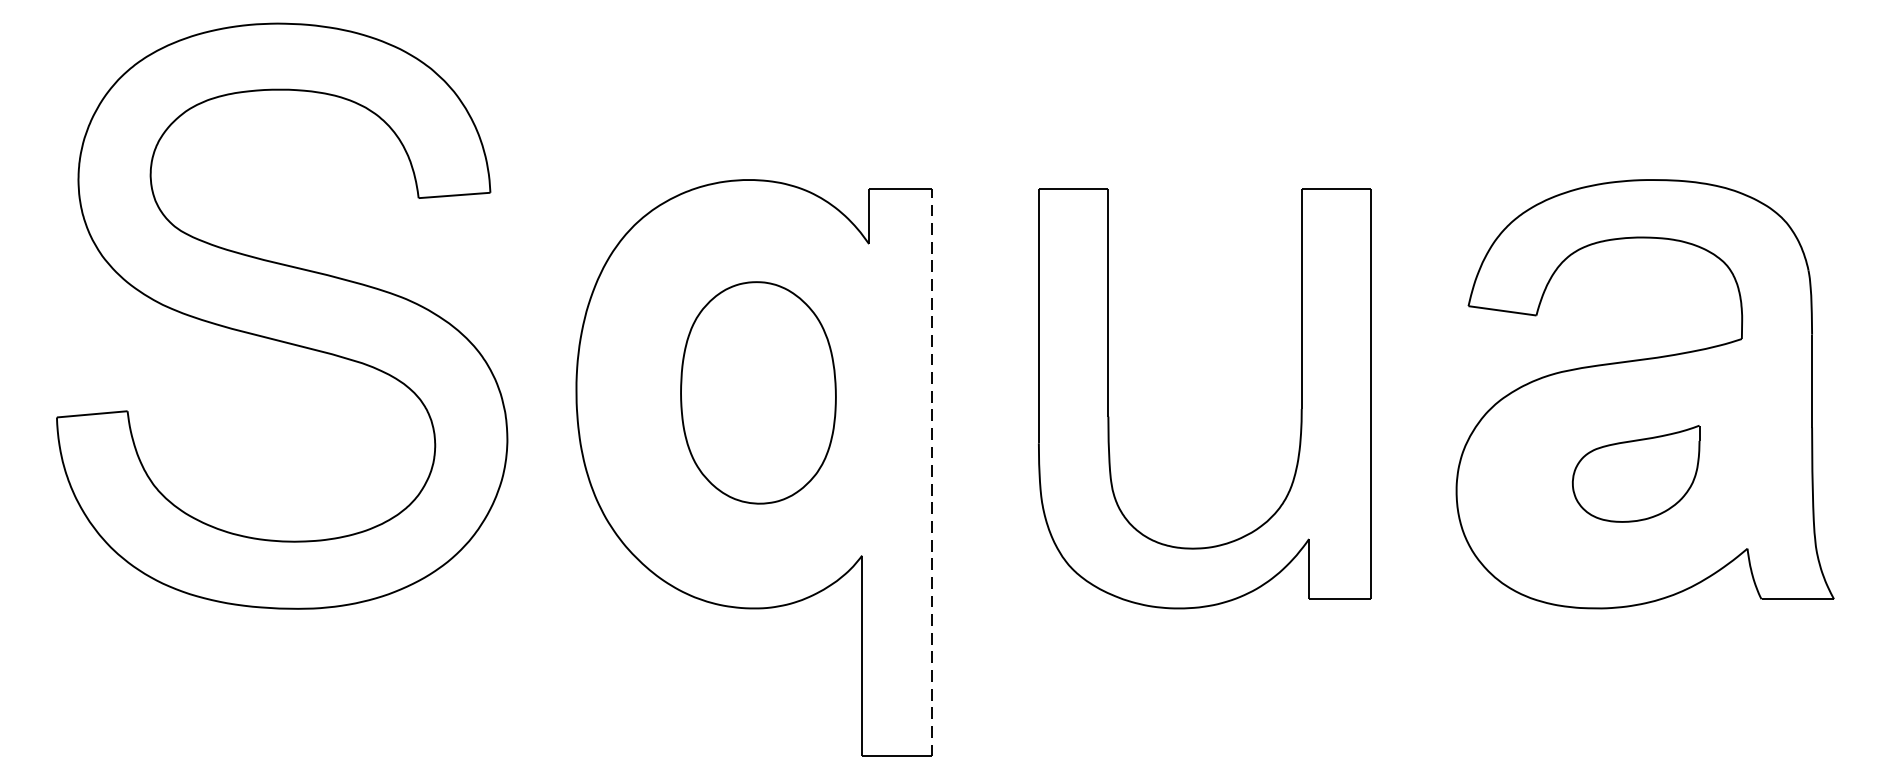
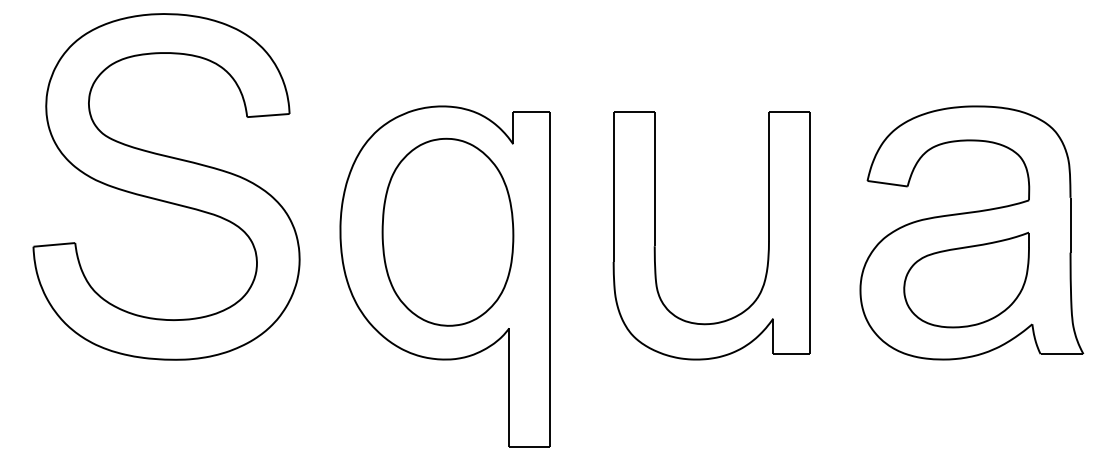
part: (757, 391) -> (447, 231), size x1.43
line: (931, 472) -> (550, 279), dashed -> solid
part: (1636, 472) -> (966, 279), size x1.67

